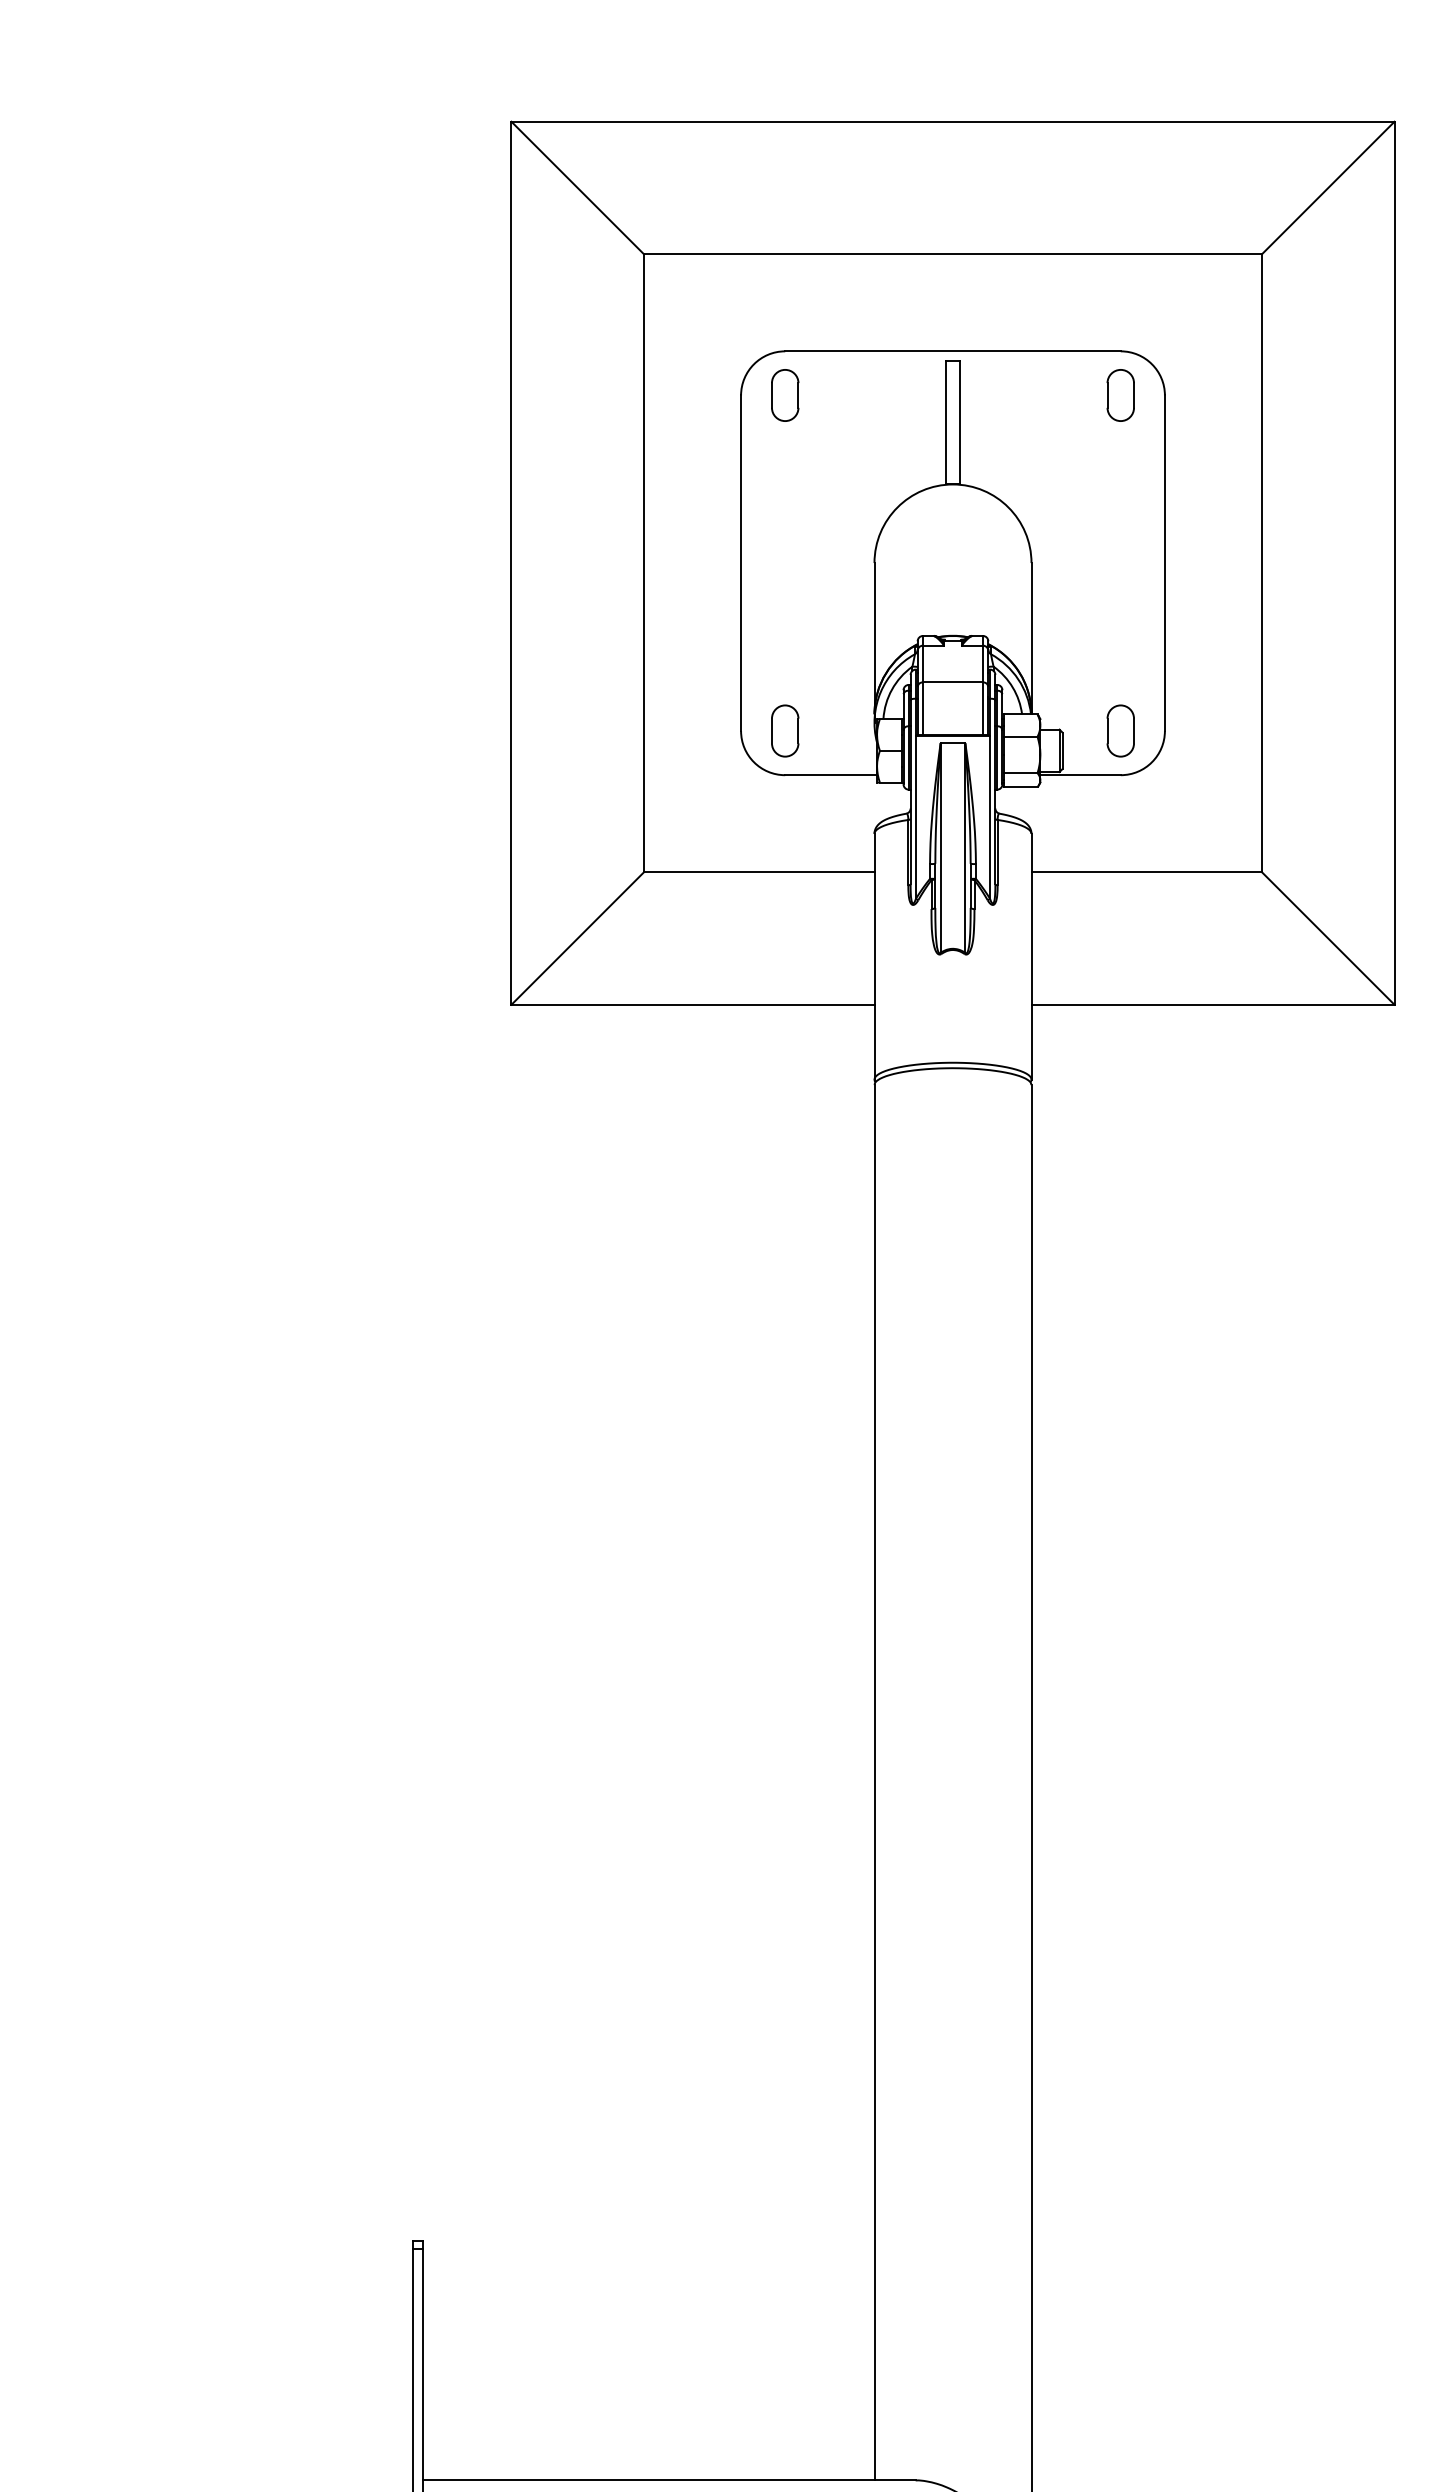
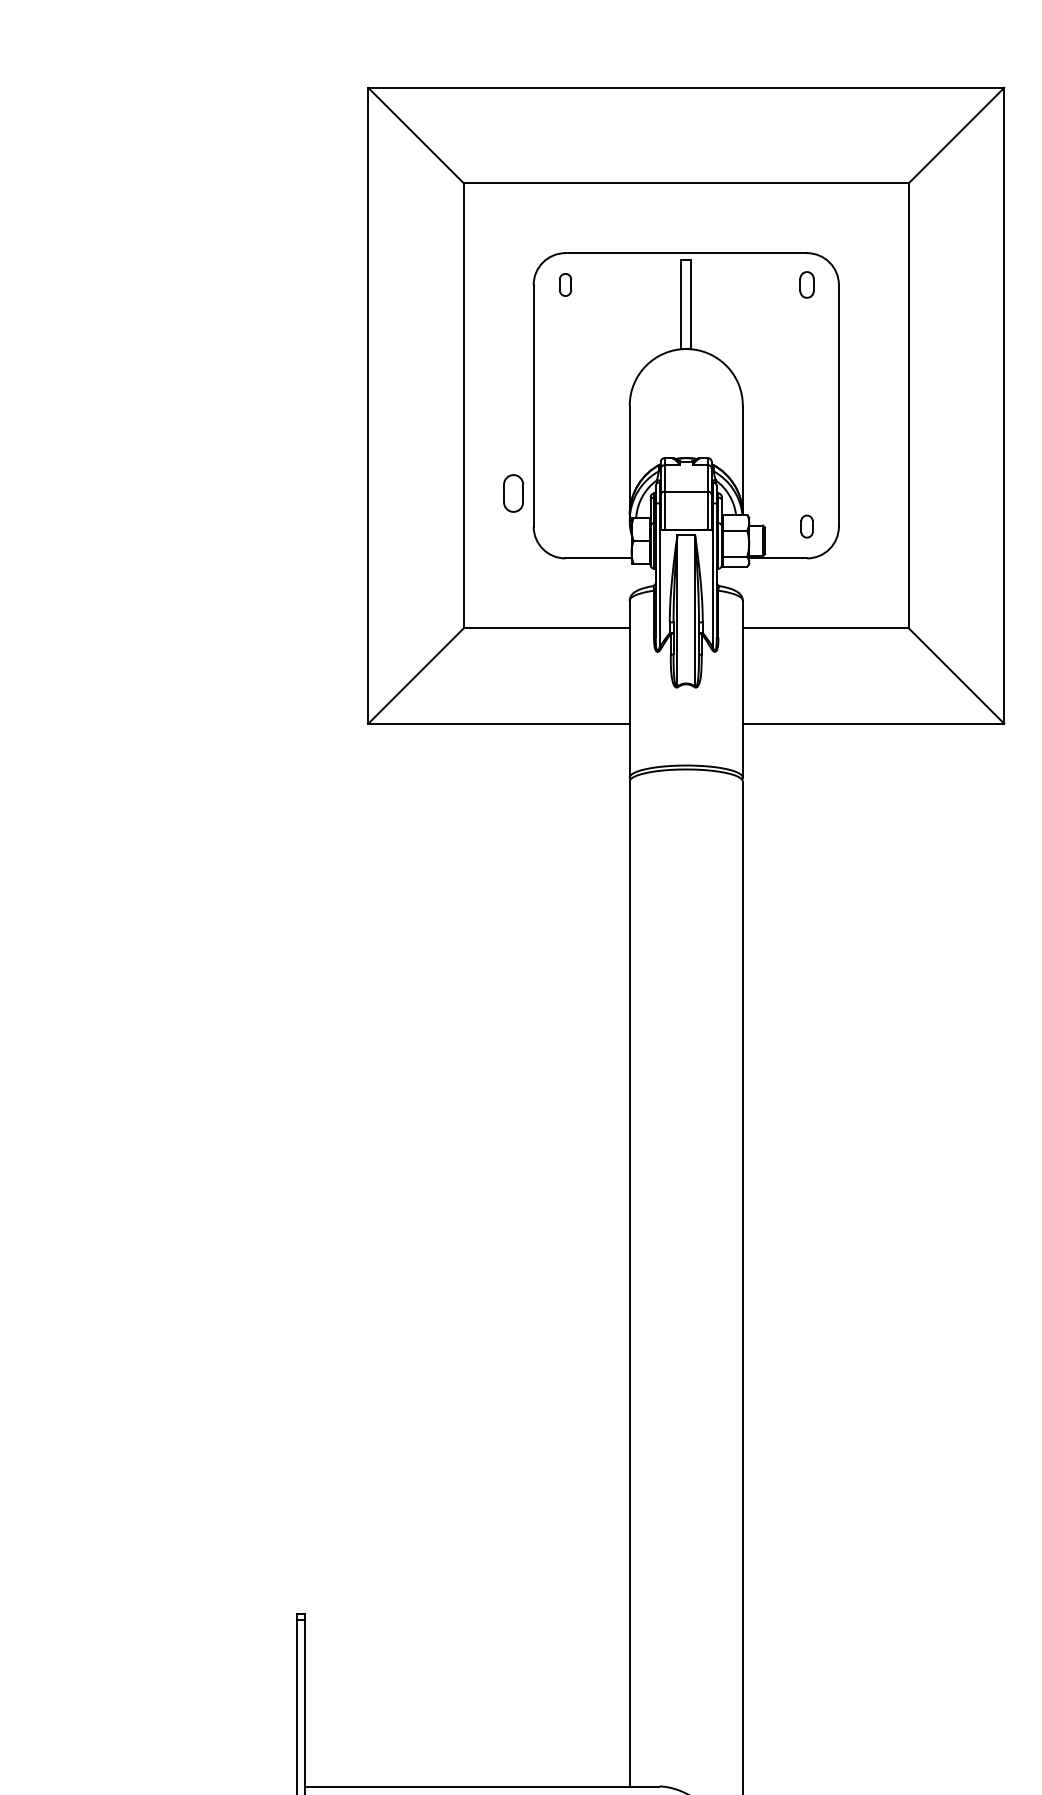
part: (785, 395) -> (565, 284), size x0.6
part: (1120, 395) -> (806, 284), size x0.7
part: (785, 730) -> (513, 493), moved
part: (1120, 730) -> (806, 526), size x0.6

